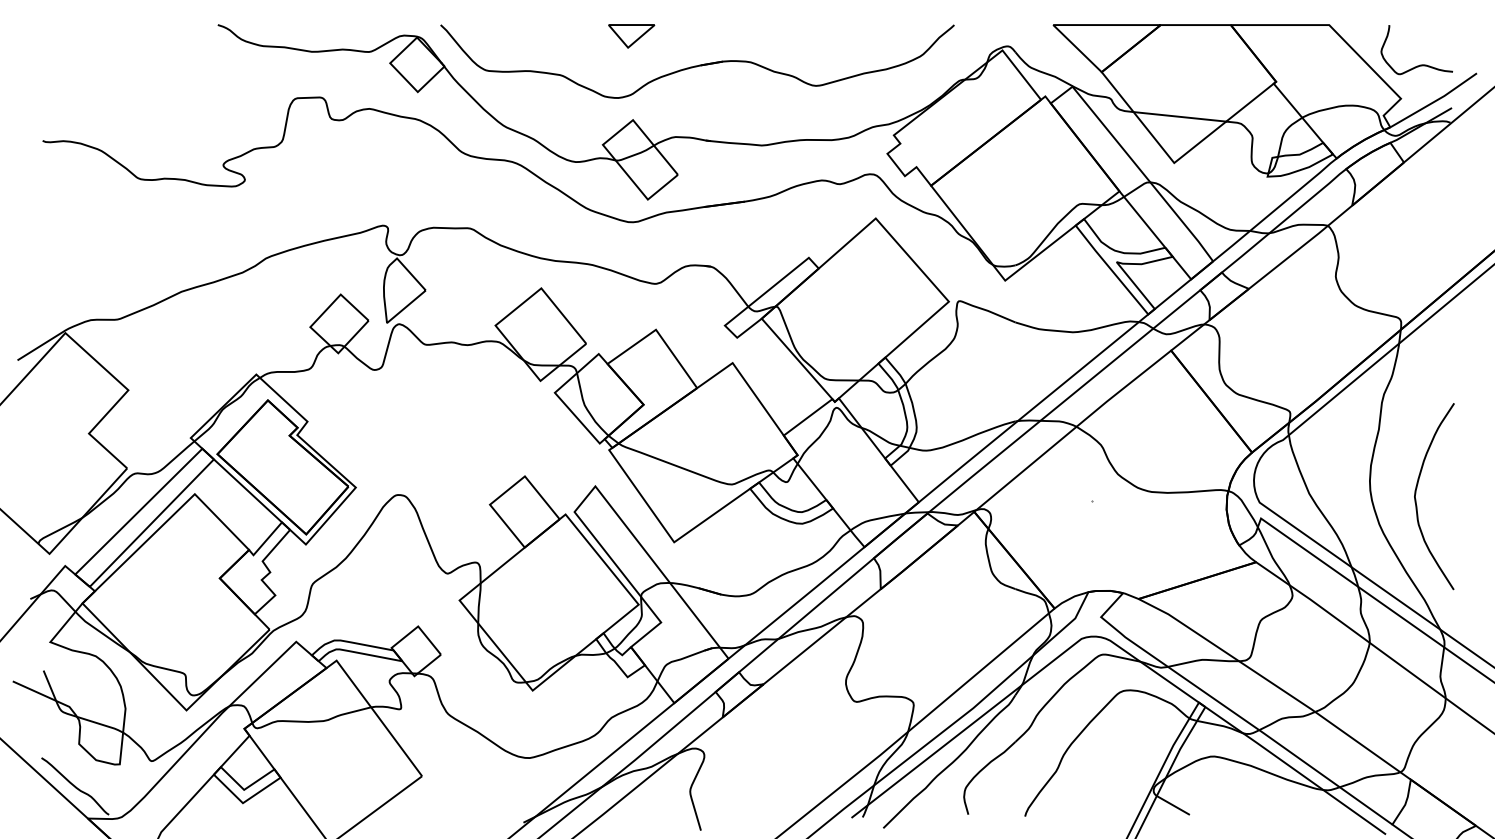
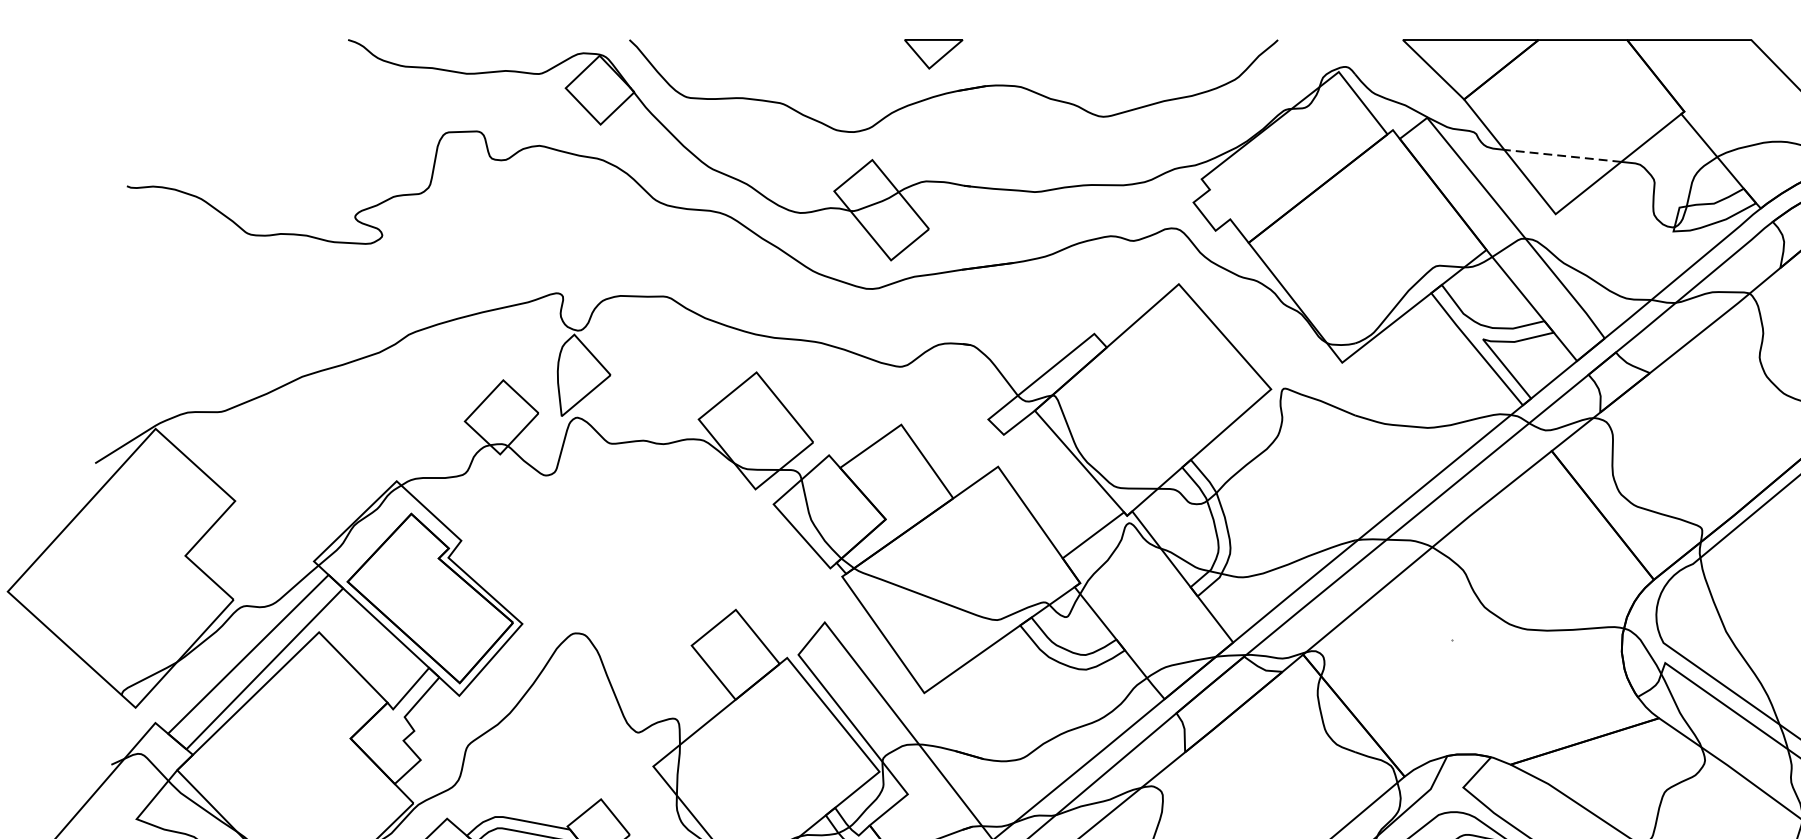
part: (631, 36) -> (933, 54), moved
line: (1179, 116) -> (1562, 155), solid -> dashed

